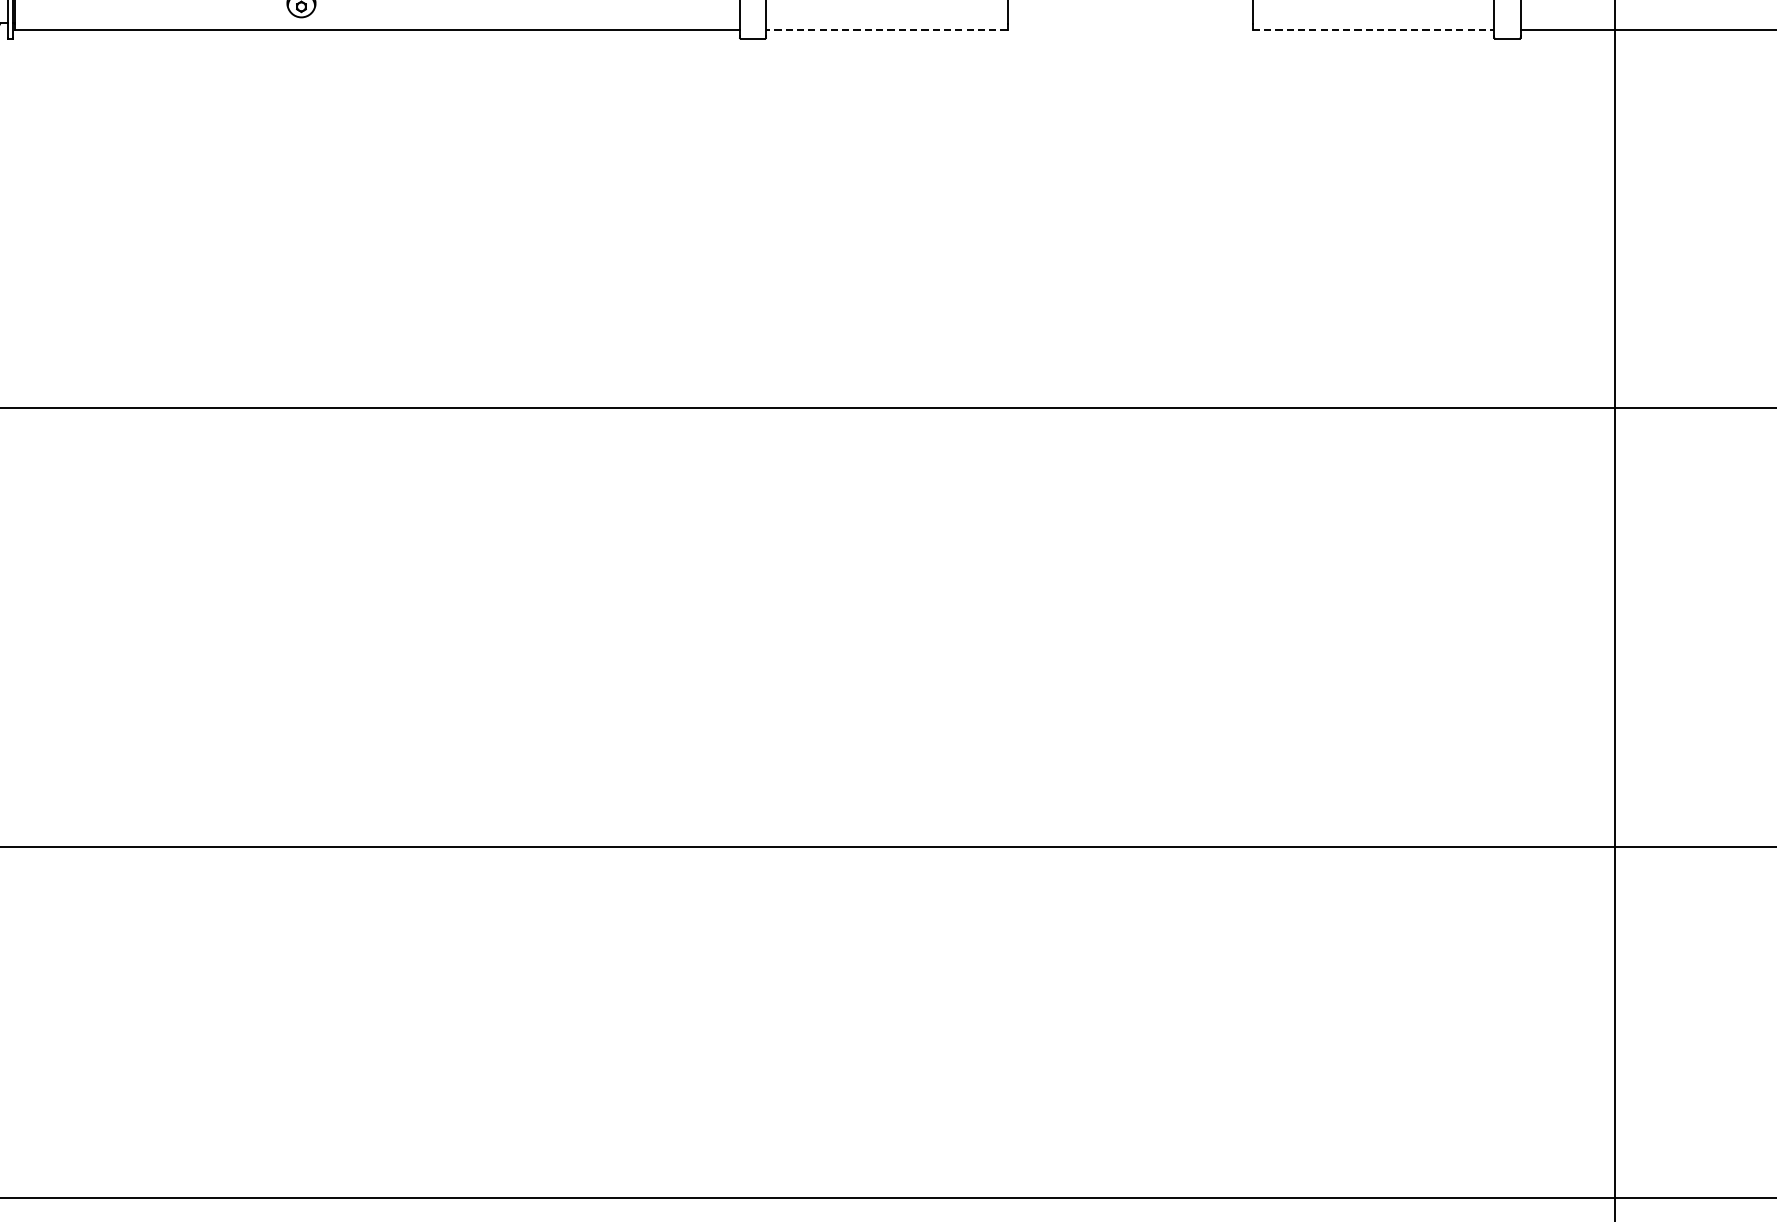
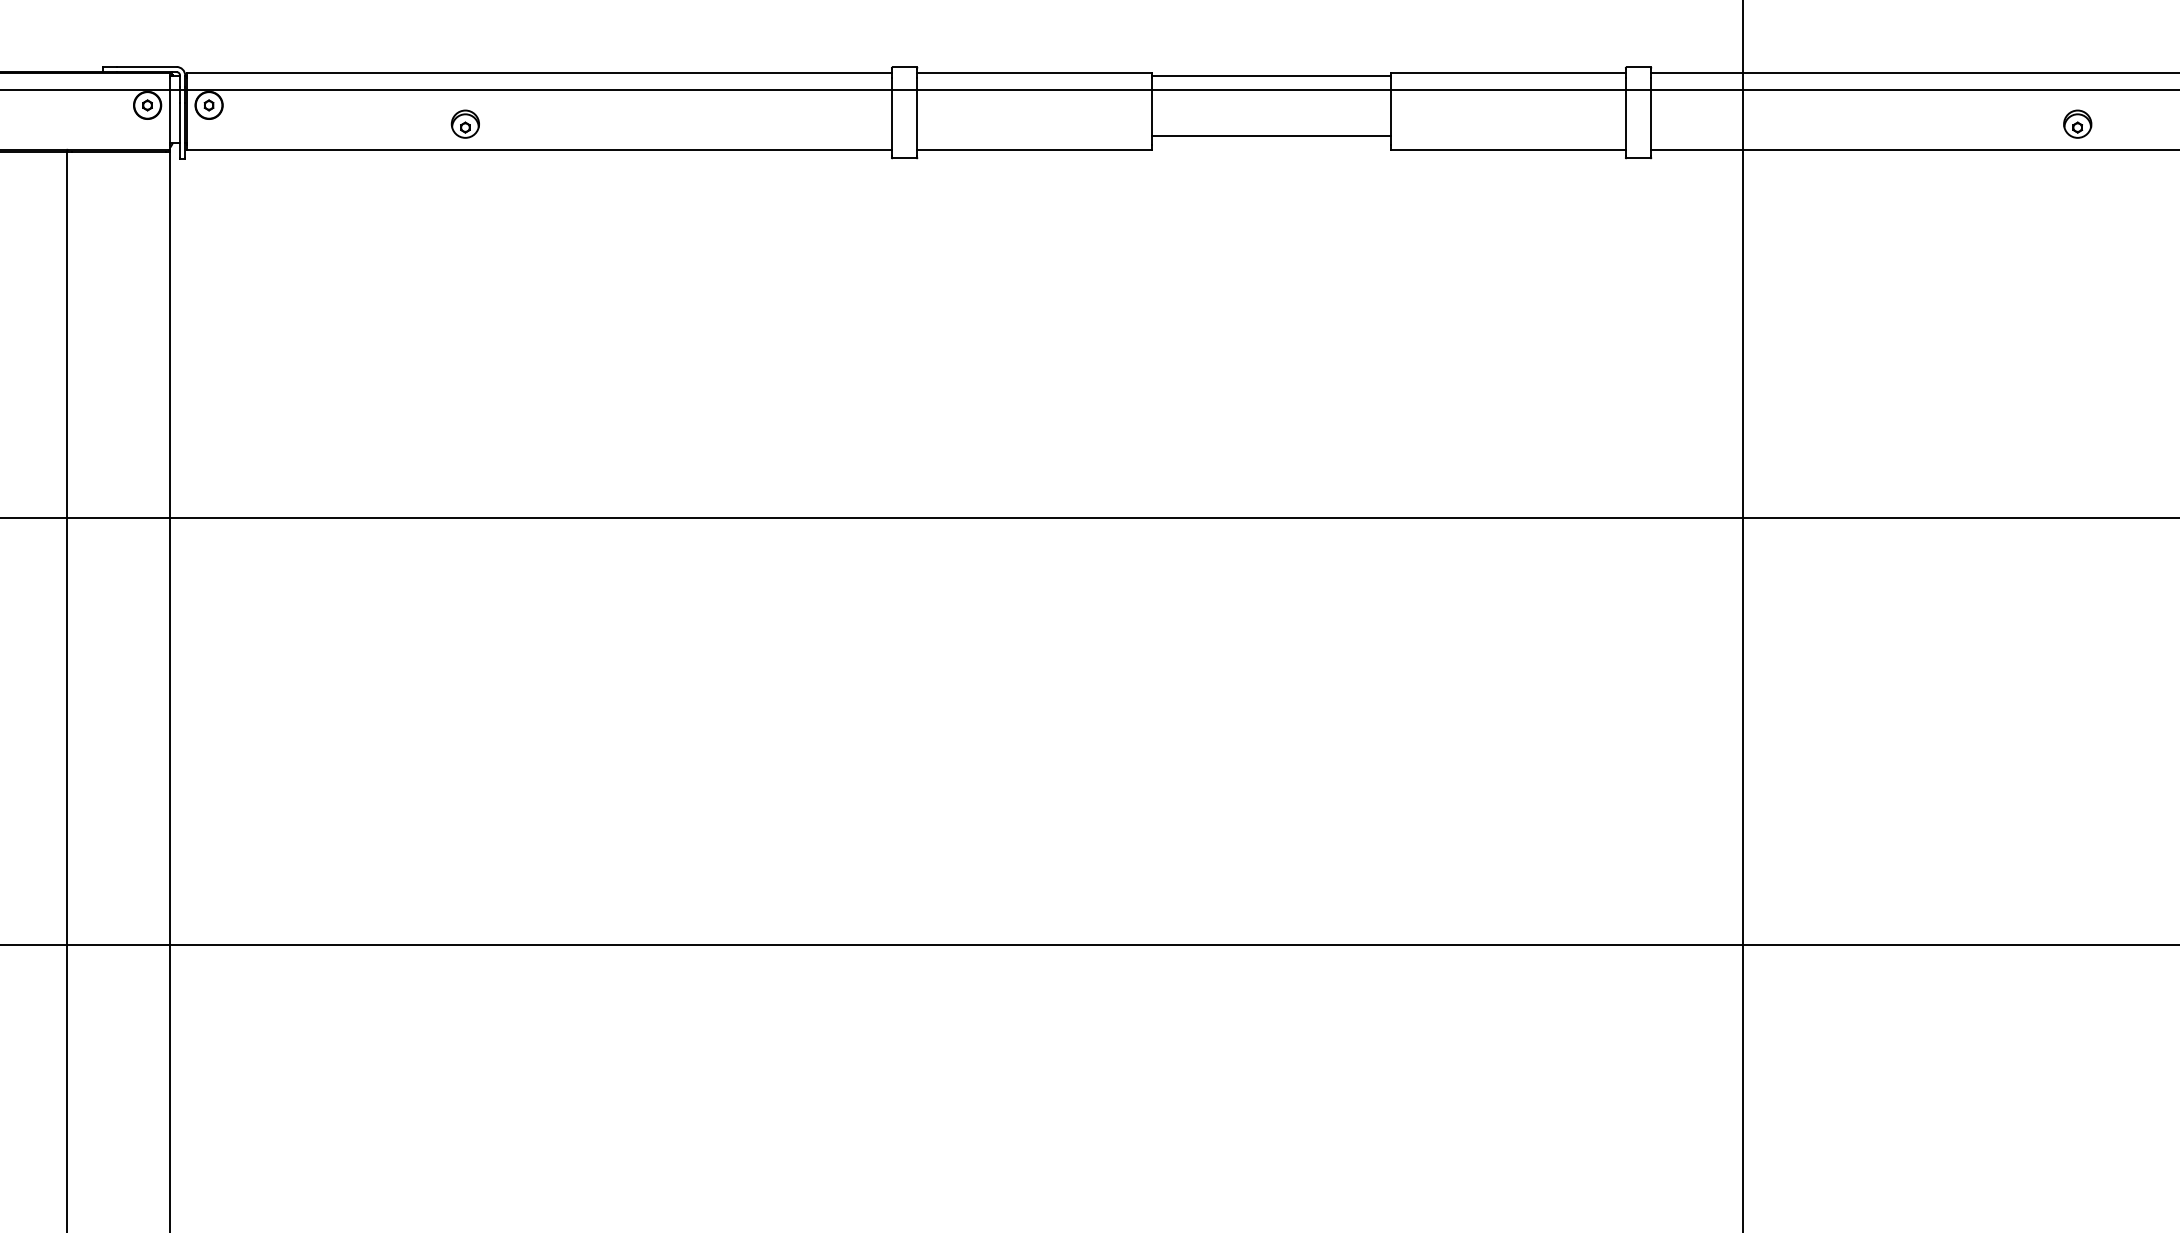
line: (1130, 15) -> (1271, 136), added
line: (886, 29) -> (1034, 149), dashed -> solid
line: (1373, 29) -> (1508, 149), dashed -> solid

